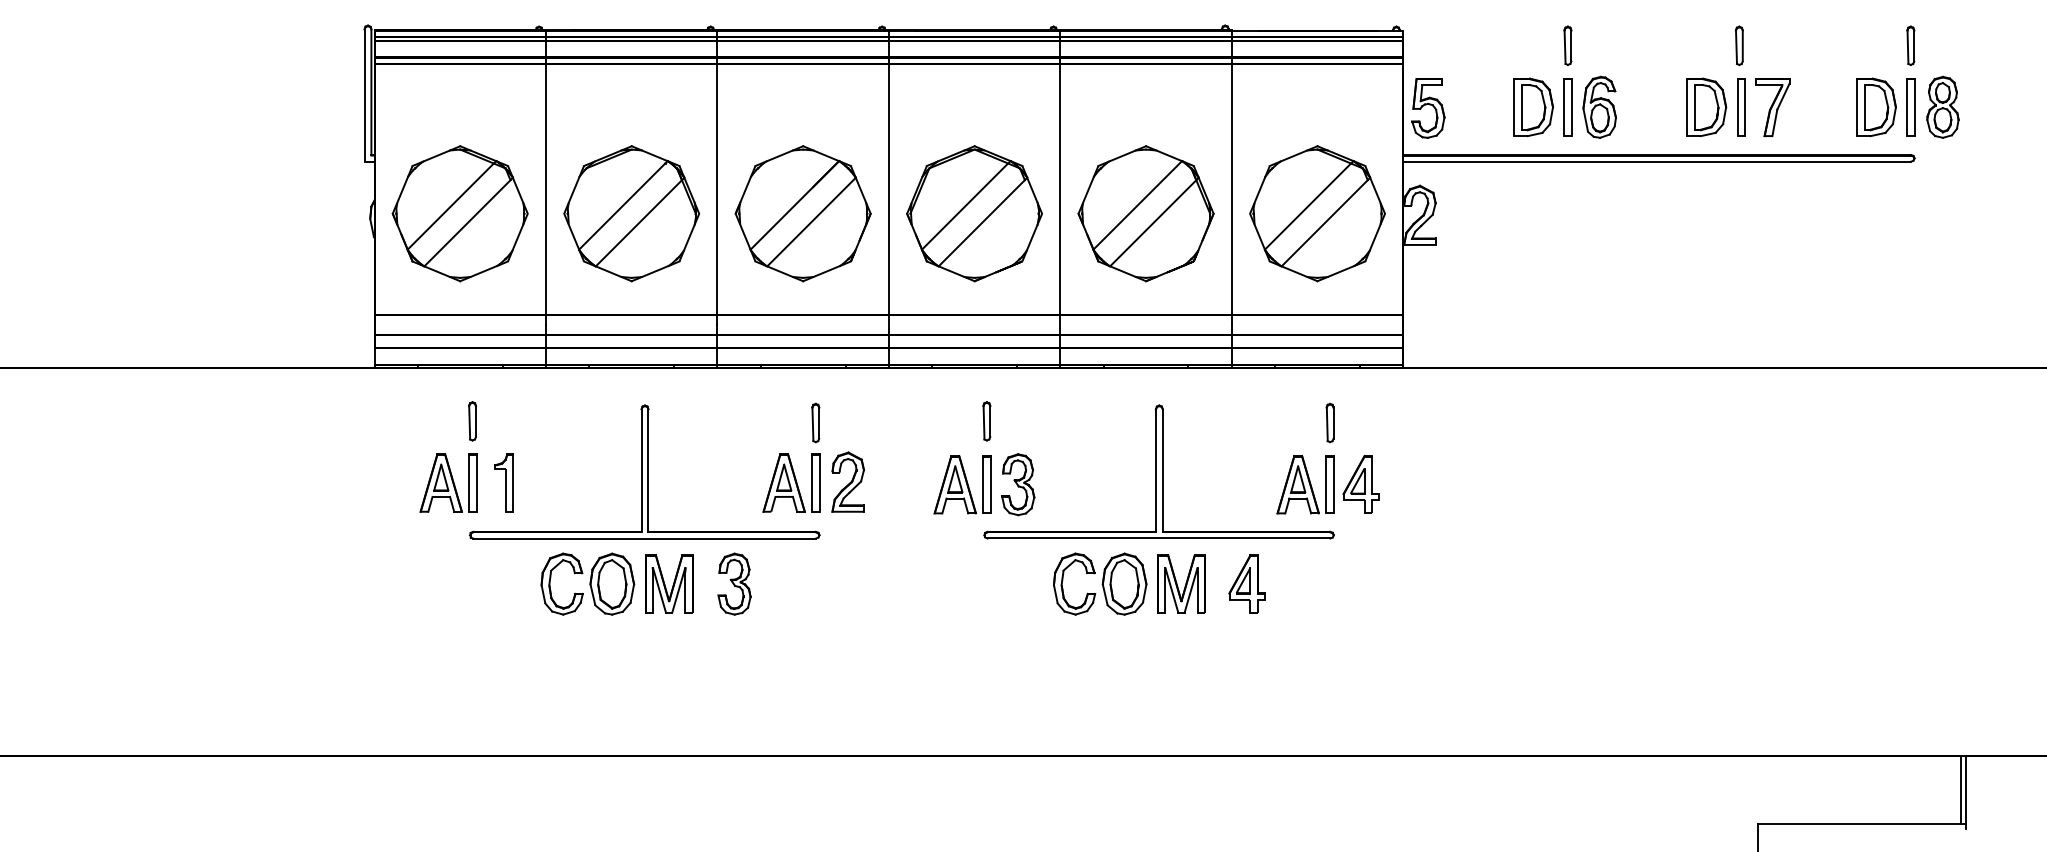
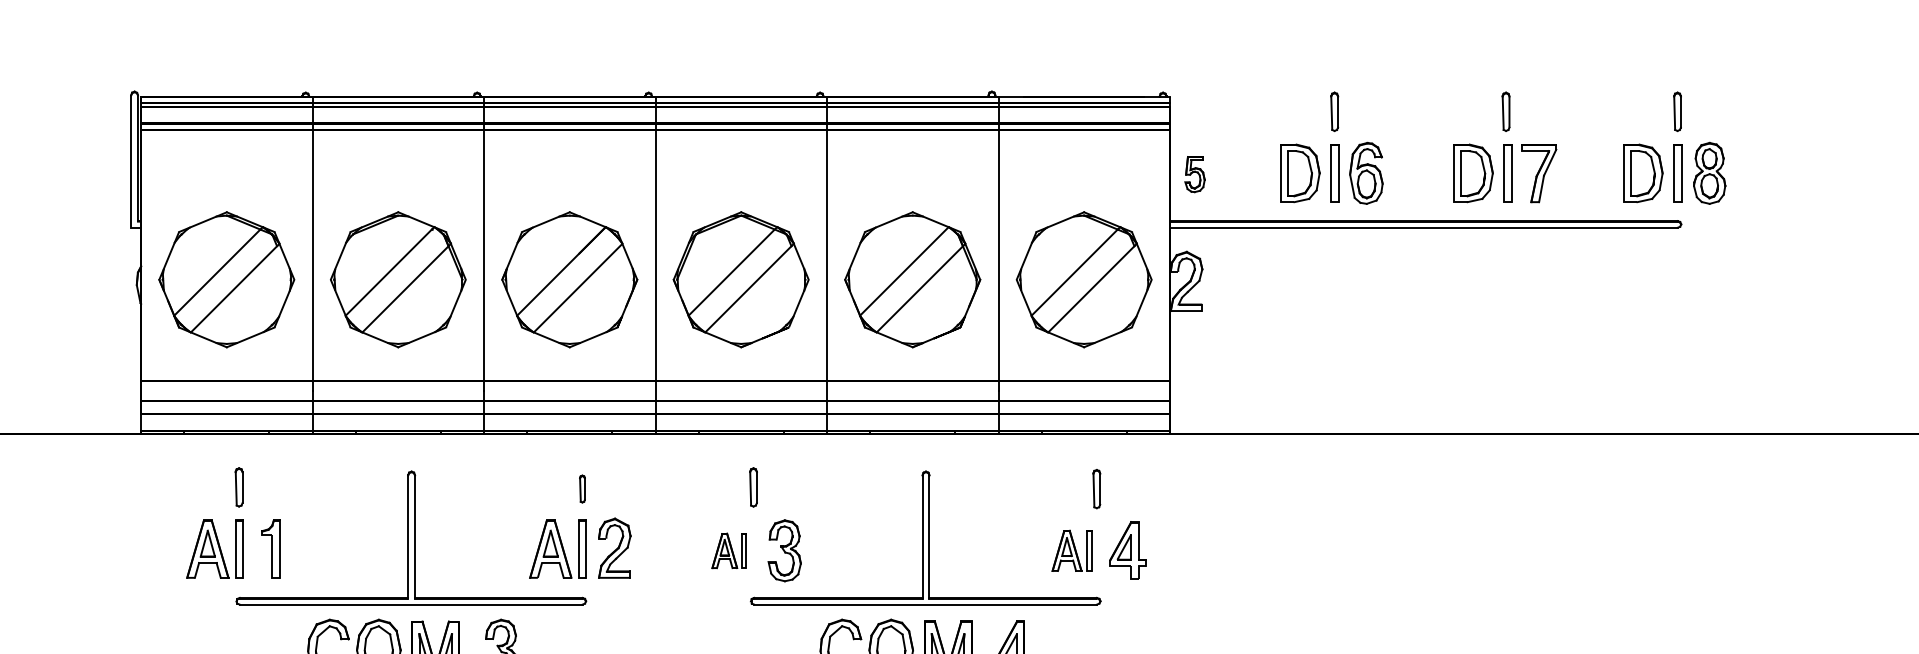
part: (1428, 108) -> (1195, 174), size x0.6
part: (815, 422) -> (582, 488), size x0.7
part: (962, 484) -> (729, 550), size x0.6
part: (1305, 484) -> (1072, 550), size x0.7

